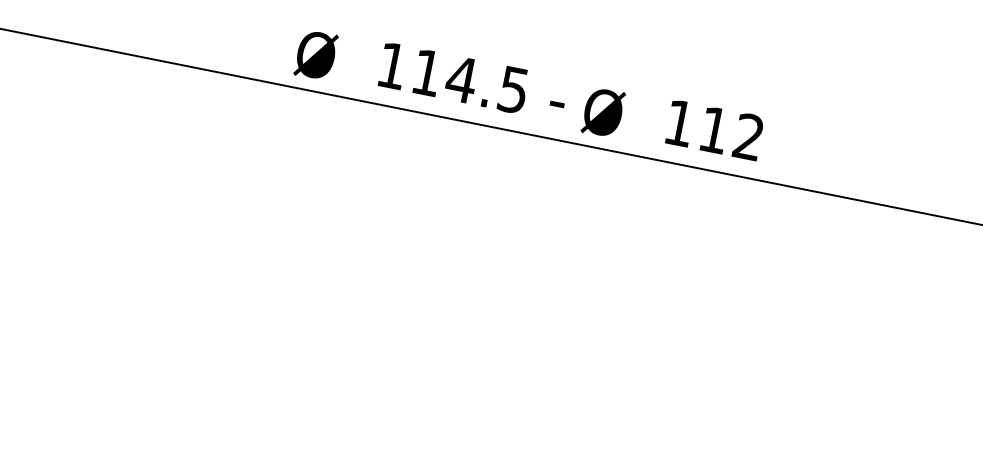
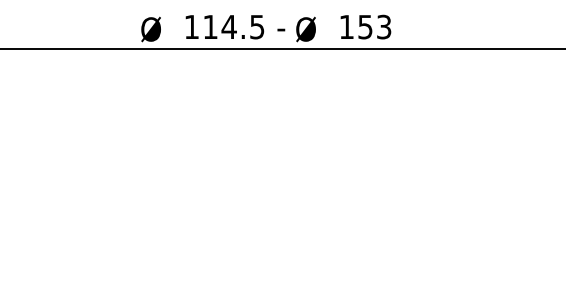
text: (730, 134) -> (374, 27), 112 -> 153

